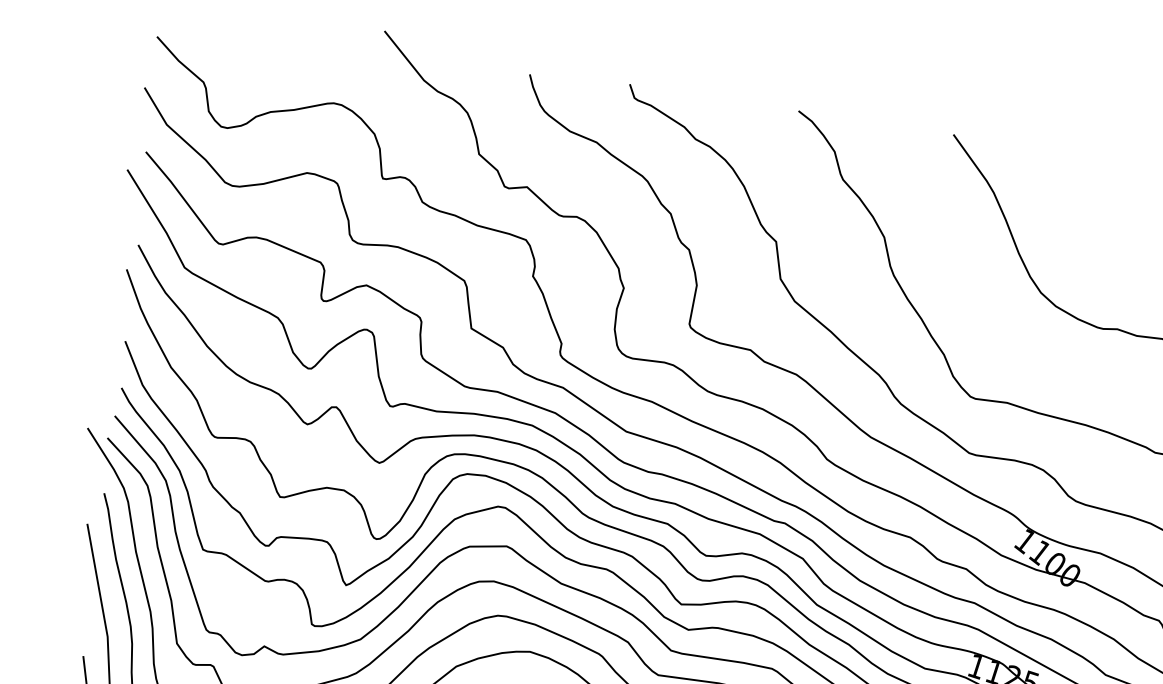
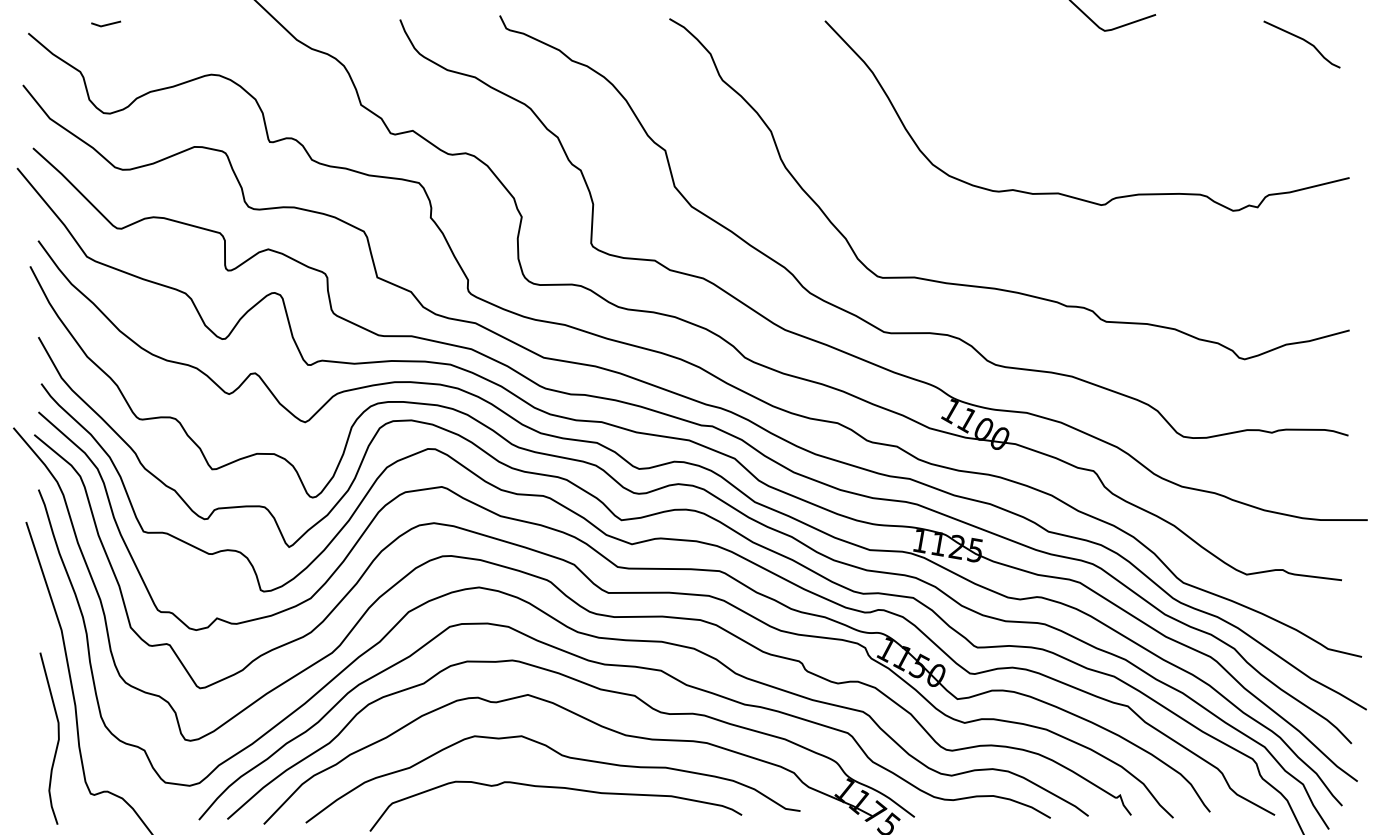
line: (237, 37) -> (107, 23), added

